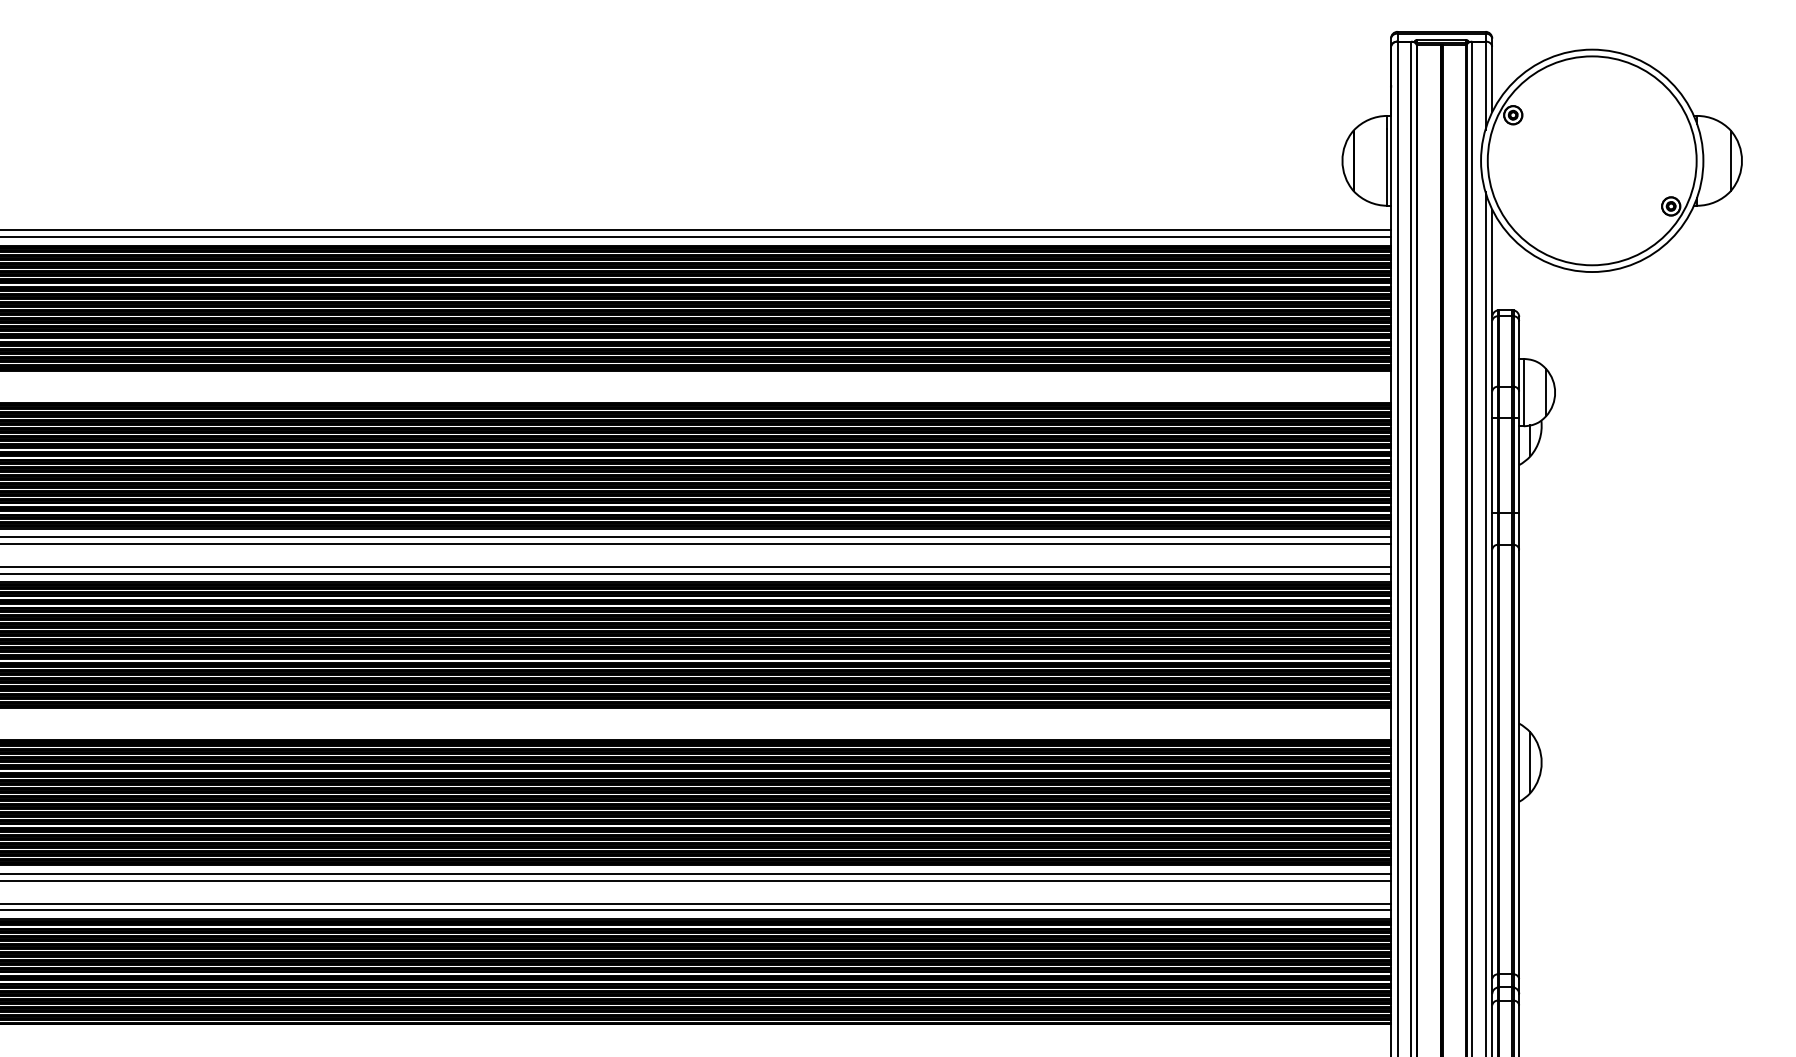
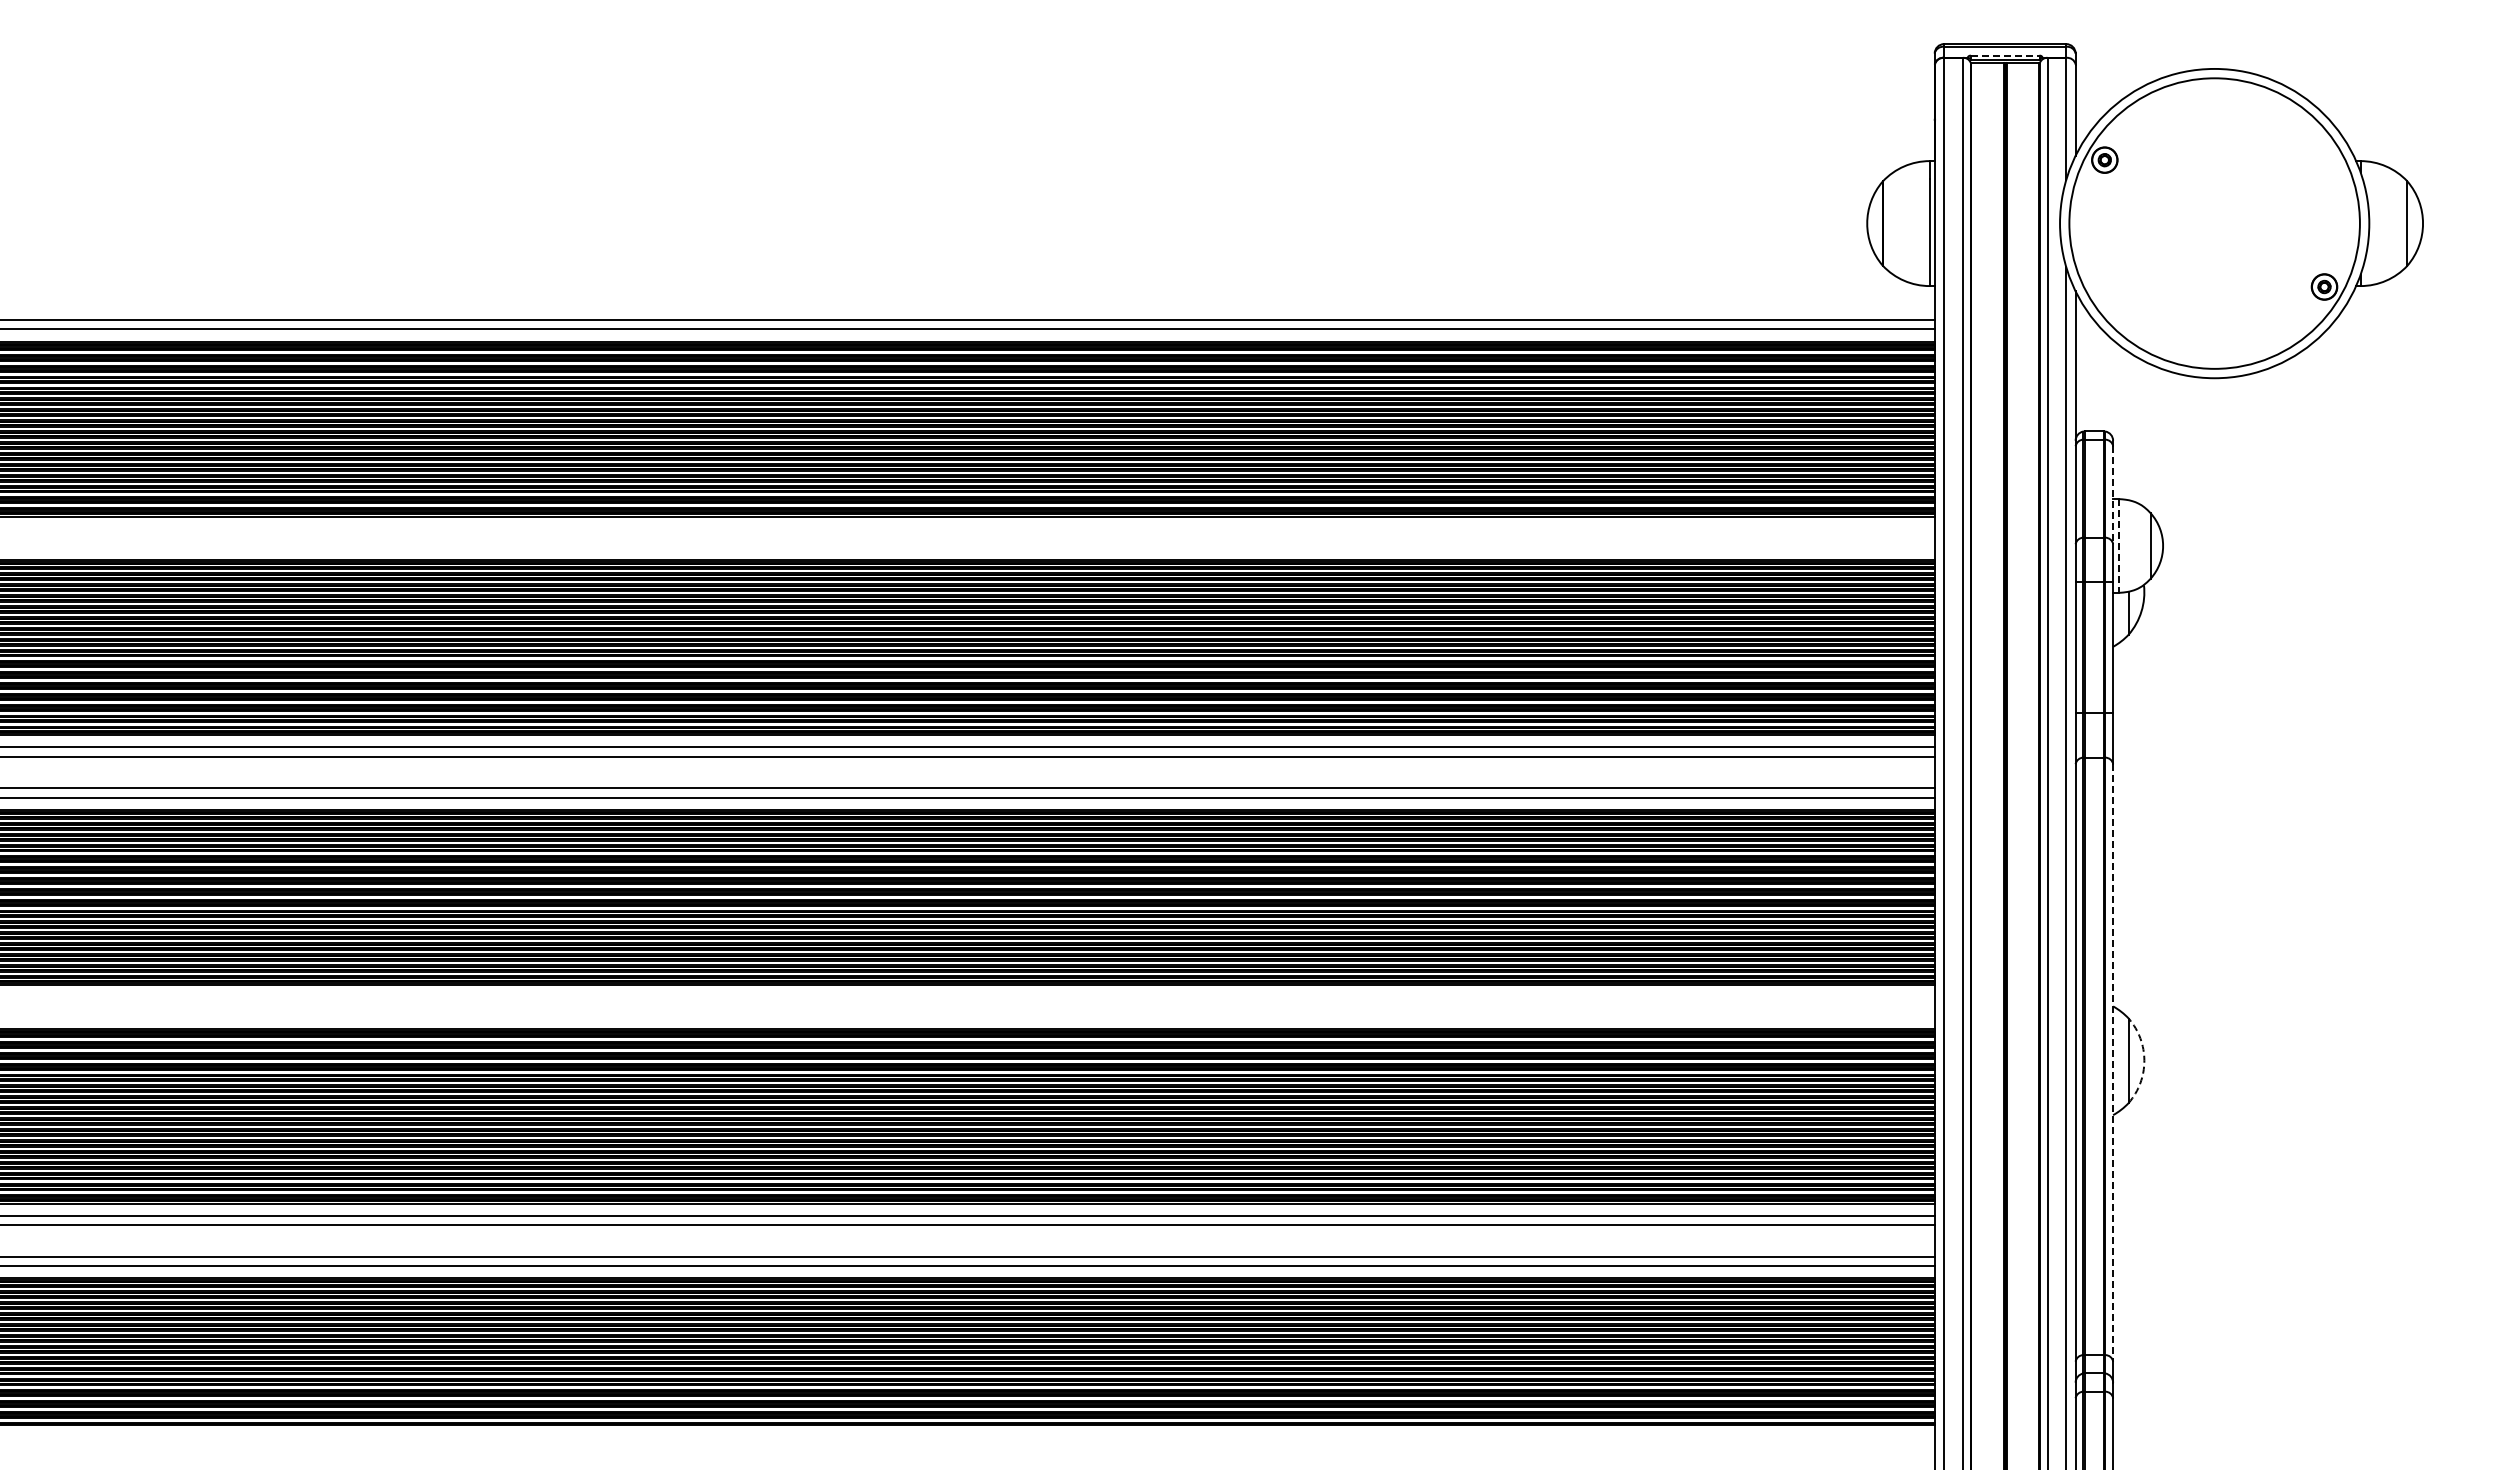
line: (1441, 40) -> (2005, 55), solid -> dashed
line: (1519, 356) -> (2113, 495), solid -> dashed
line: (1523, 392) -> (2119, 545), solid -> dashed
arc: (1541, 762) -> (2144, 1060), solid -> dashed
line: (1519, 763) -> (2113, 1062), solid -> dashed

